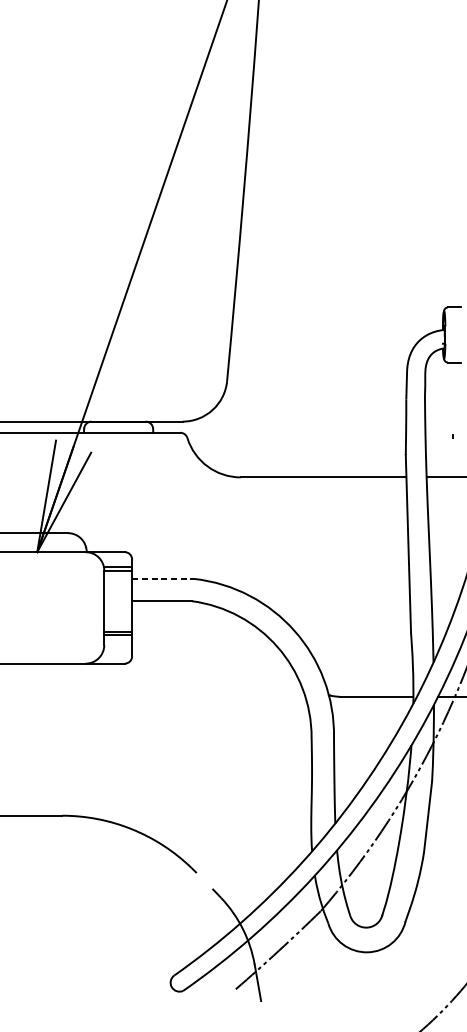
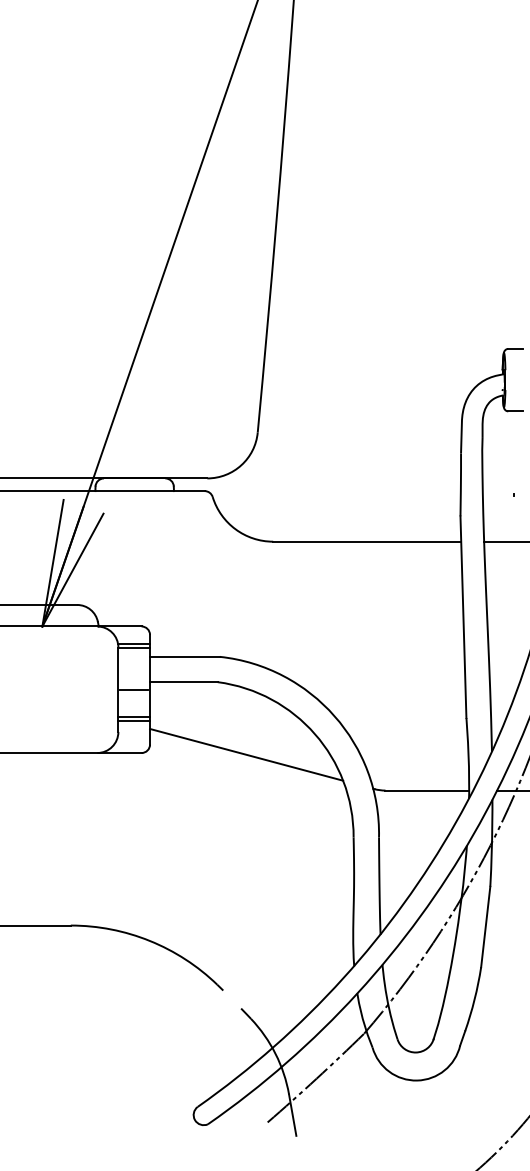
line: (162, 578) -> (184, 656), dashed -> solid
line: (118, 608) -> (134, 690), added
line: (217, 664) -> (246, 754), added

